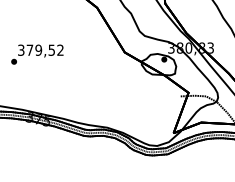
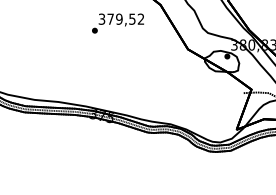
text: (36, 54) -> (117, 23), moved

